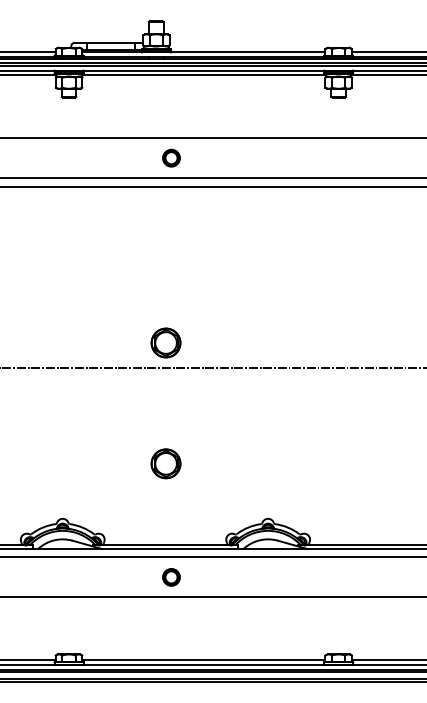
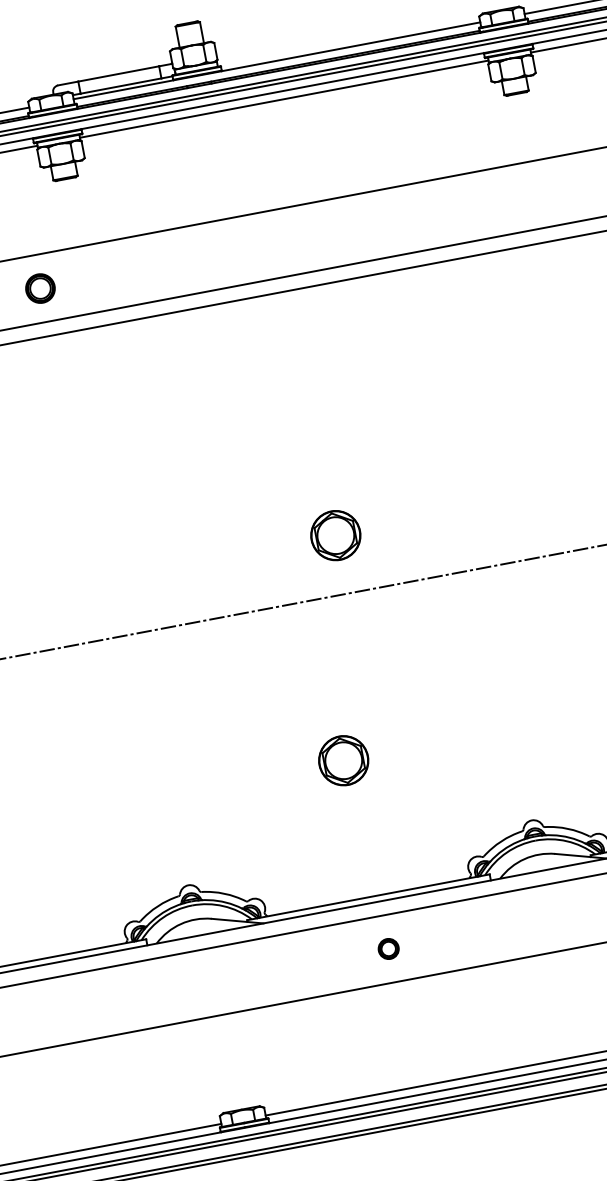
part: (171, 157) -> (40, 287), moved
part: (165, 342) -> (334, 534), moved
circle: (171, 577) -> (388, 949), size x0.7

